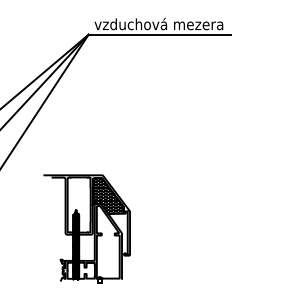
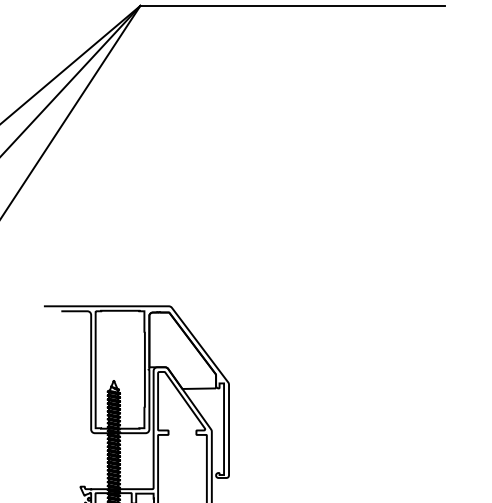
hatch: (107, 195) -> (180, 349), removed

